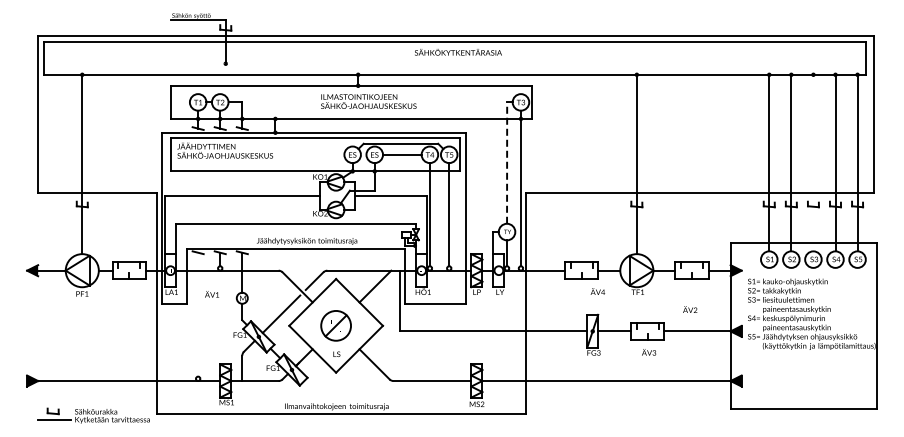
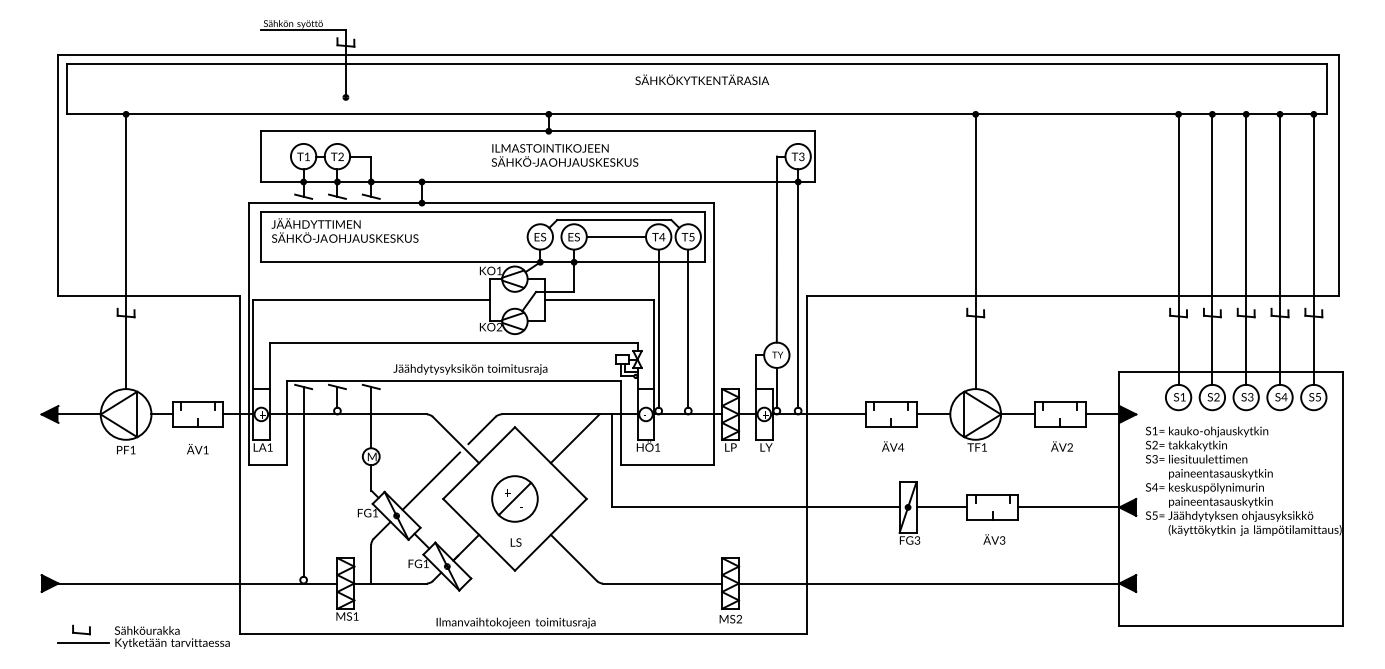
line: (813, 162) -> (1246, 248), added
line: (507, 163) -> (777, 250), dashed -> solid
text: (597, 291) -> (892, 446), moved
text: (211, 294) -> (196, 449), moved
text: (690, 309) -> (1062, 446), moved
line: (198, 314) -> (304, 481), added

